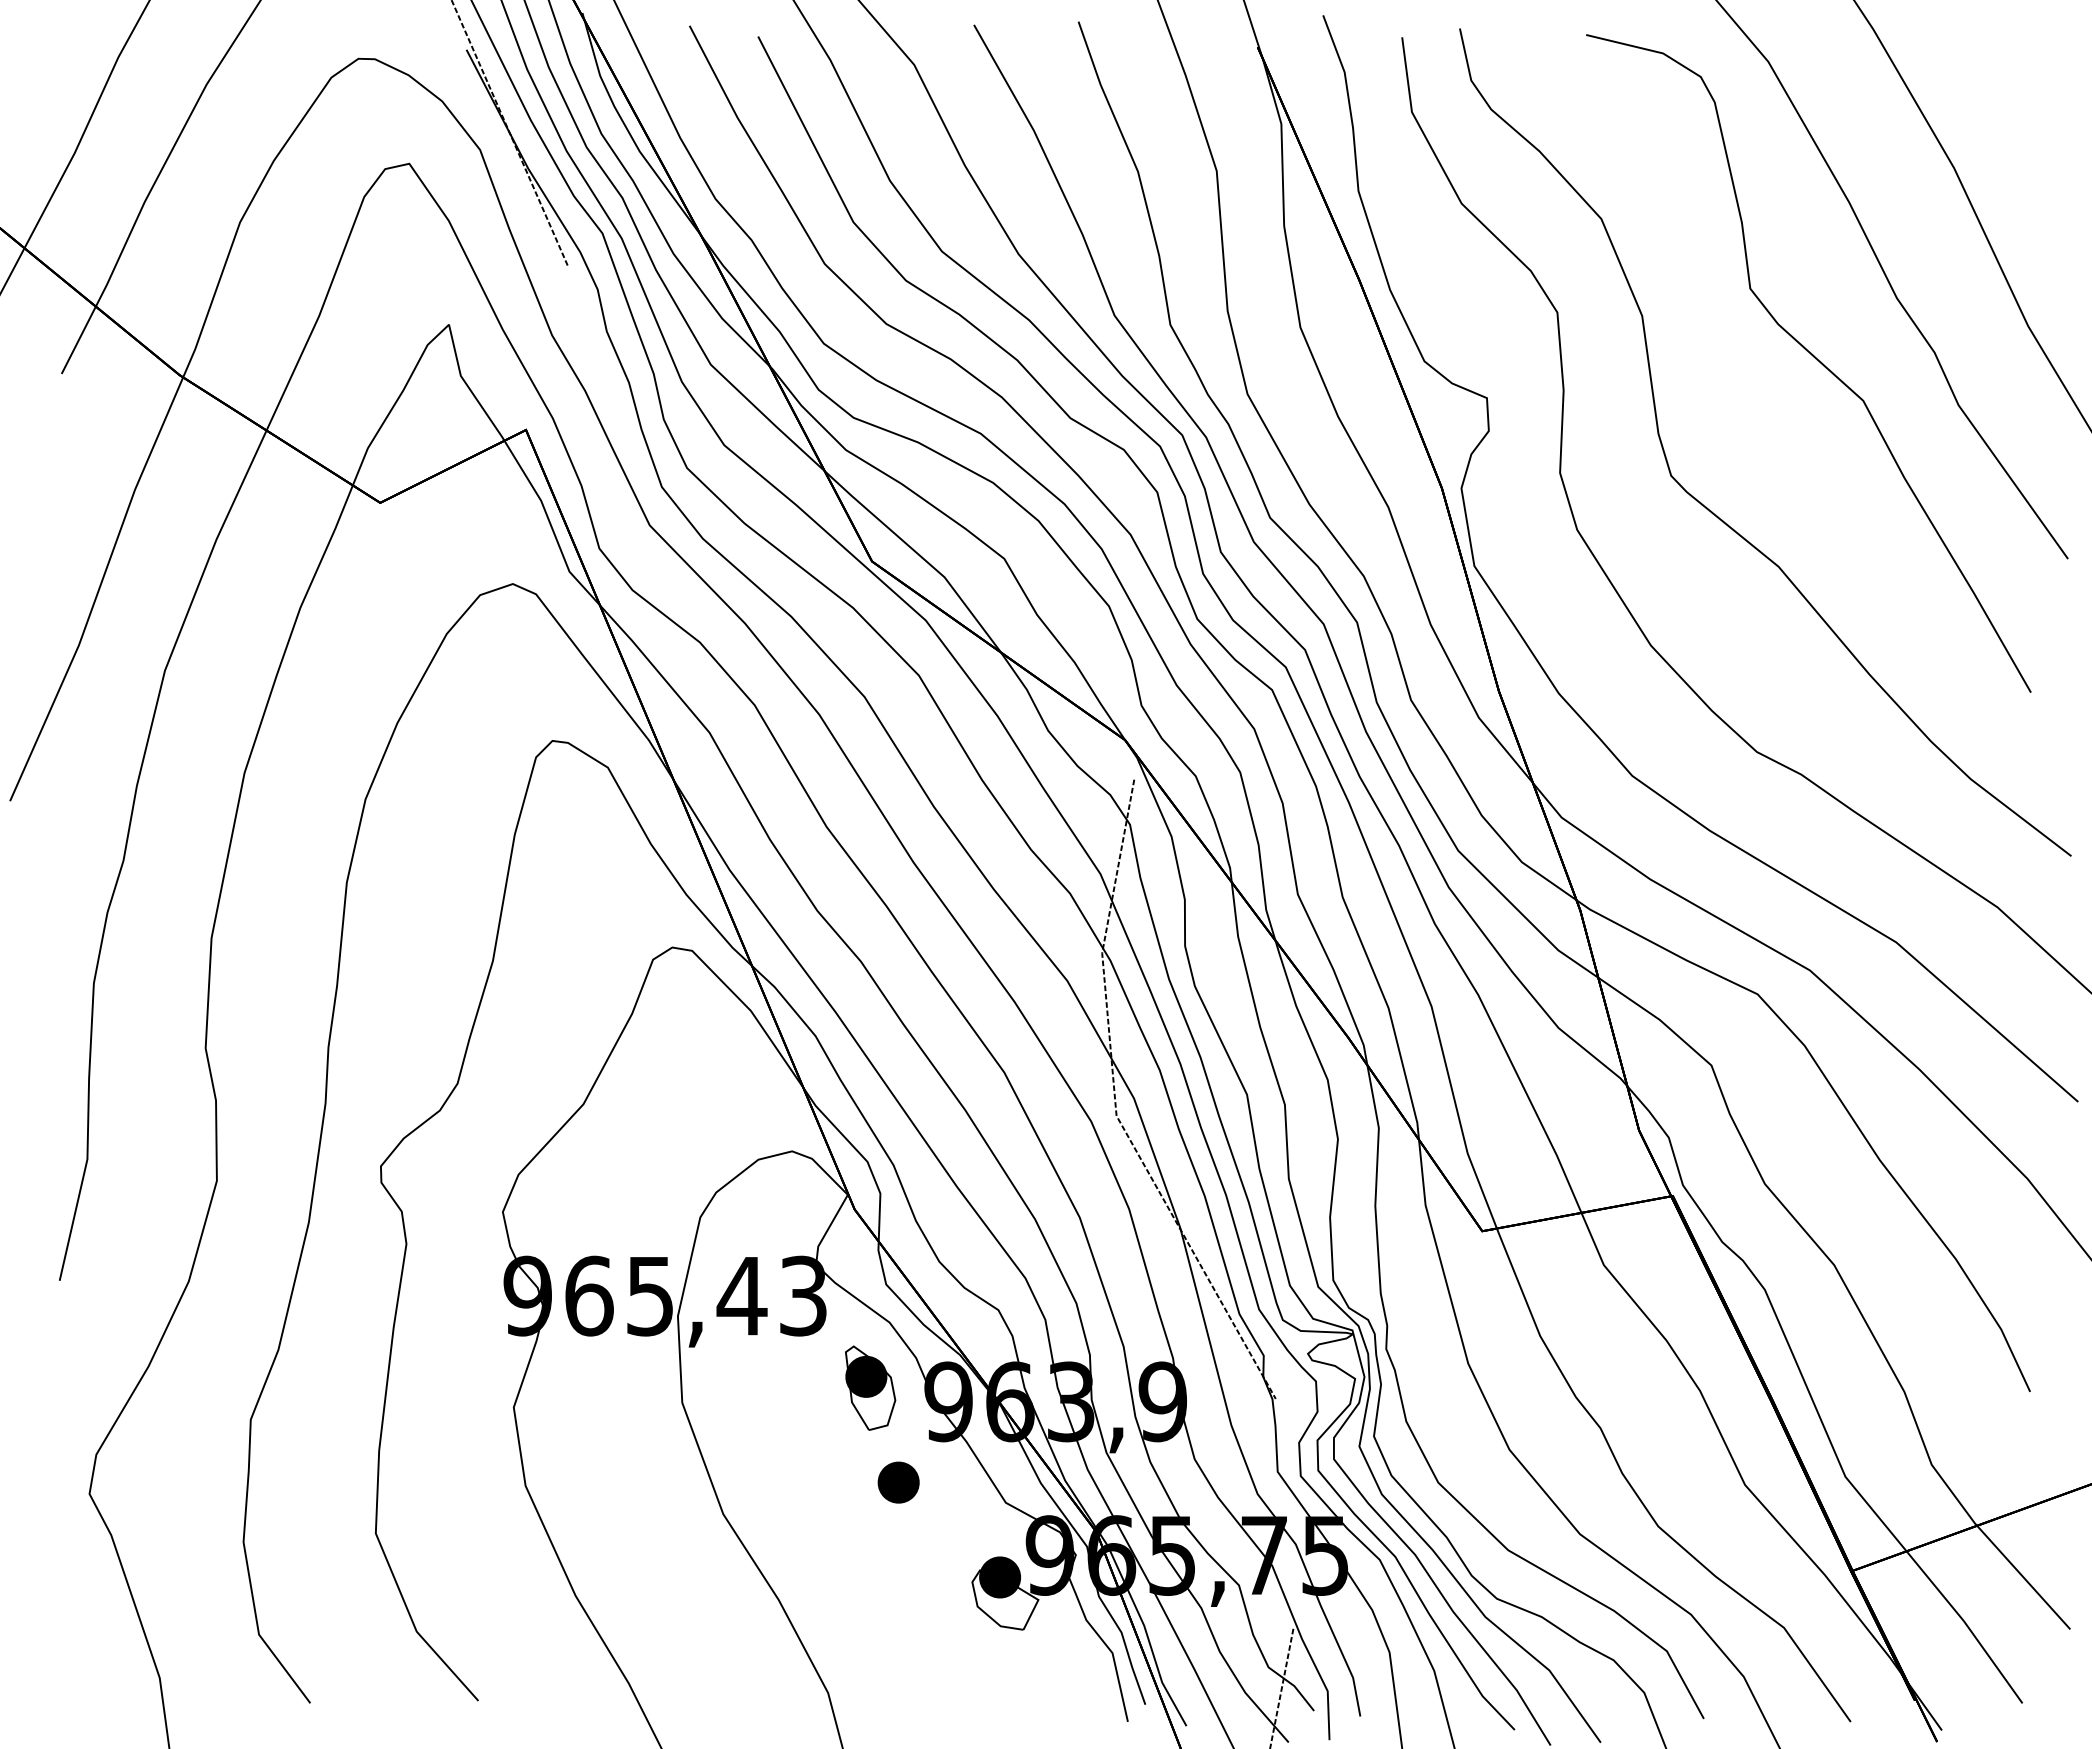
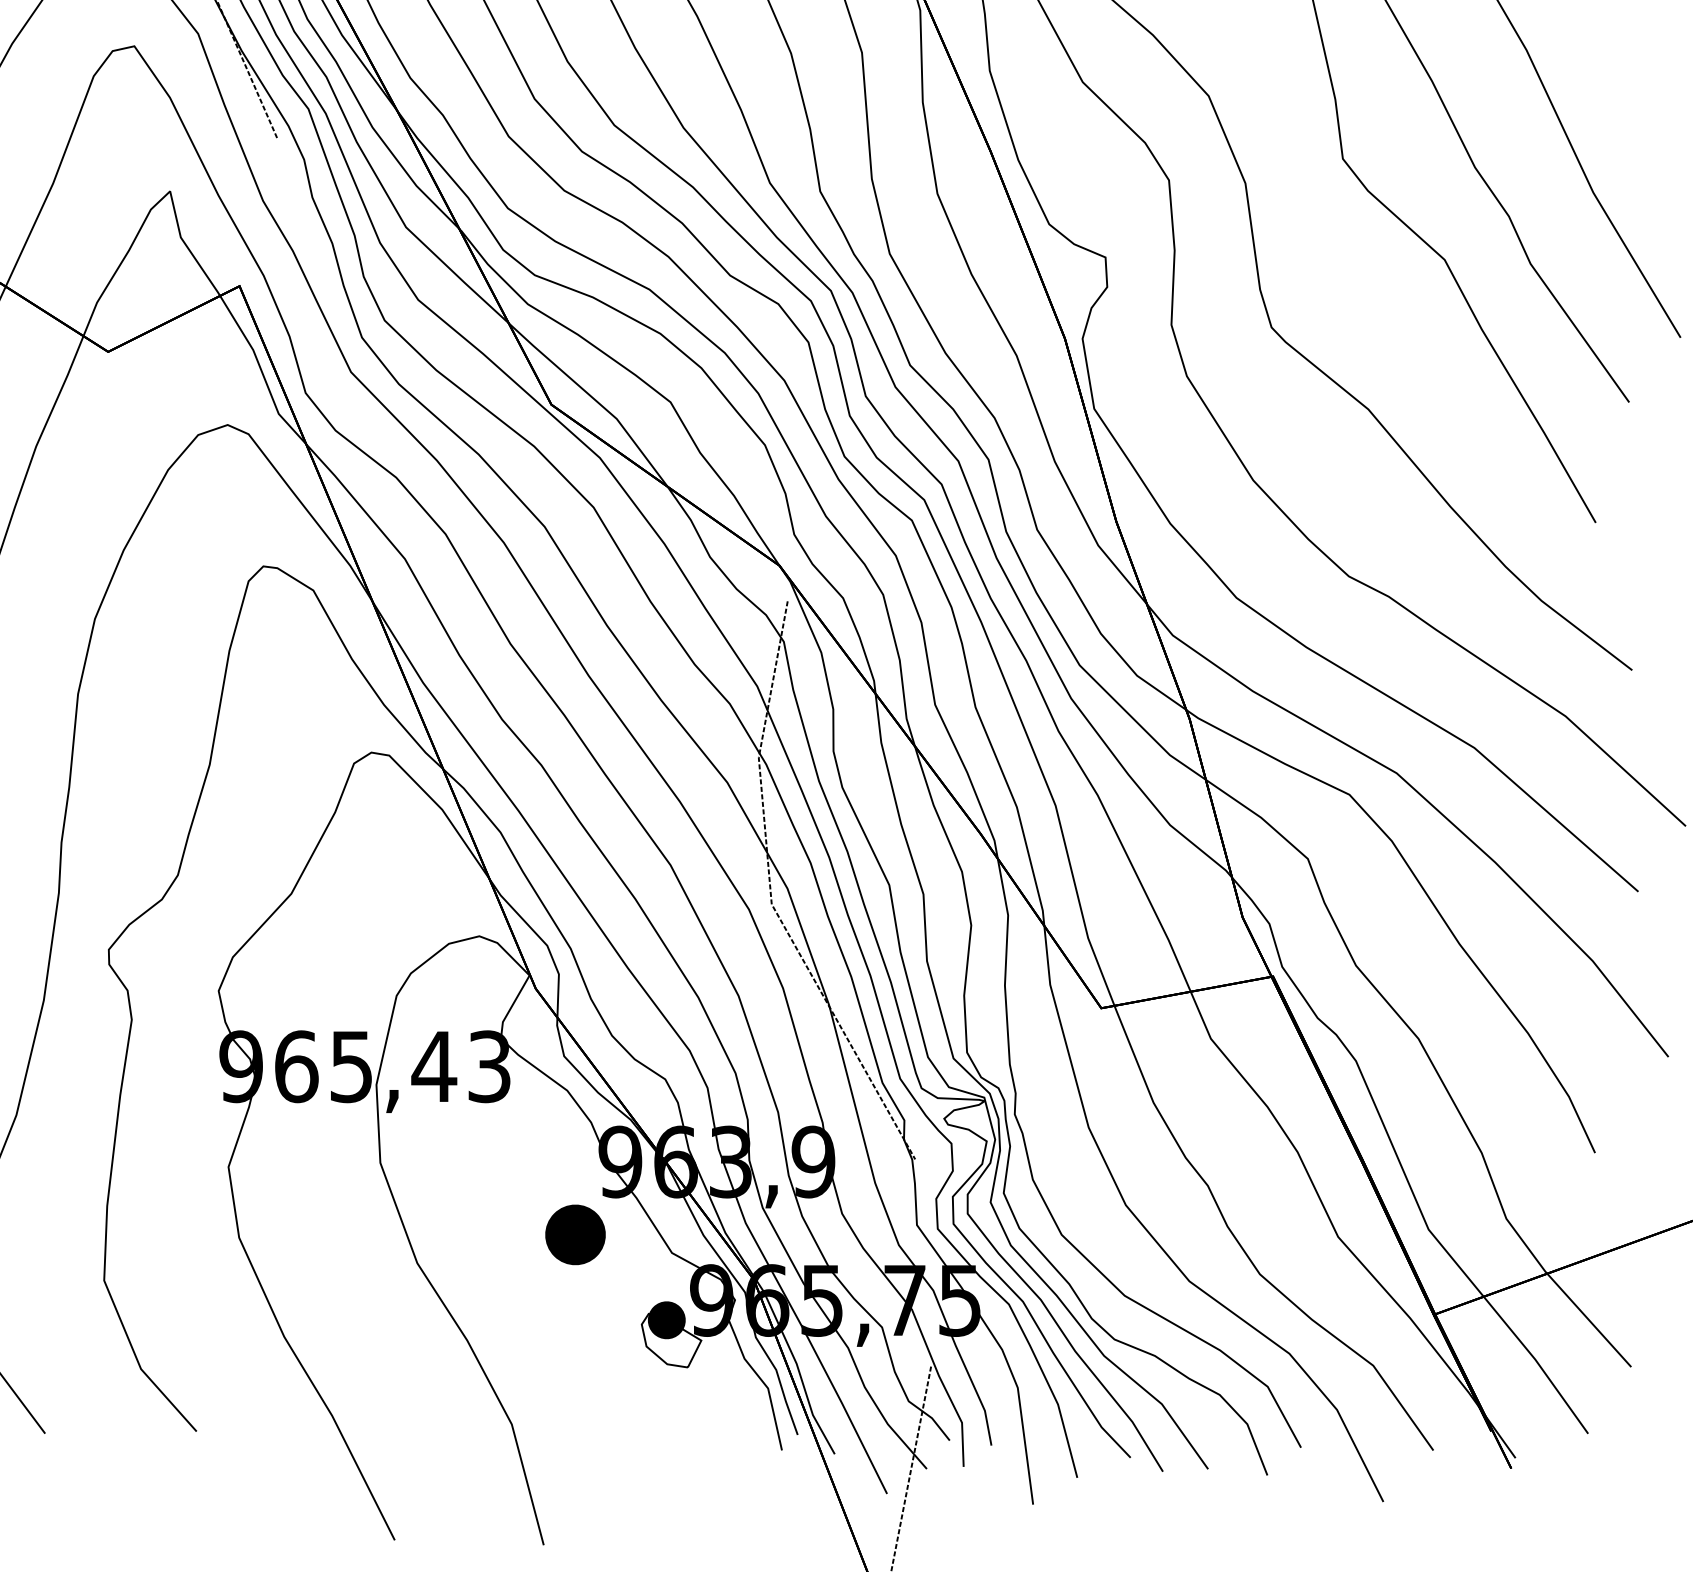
part: (870, 1387) -> (550, 1149), removed
part: (898, 1482) -> (575, 1234), size x1.6

